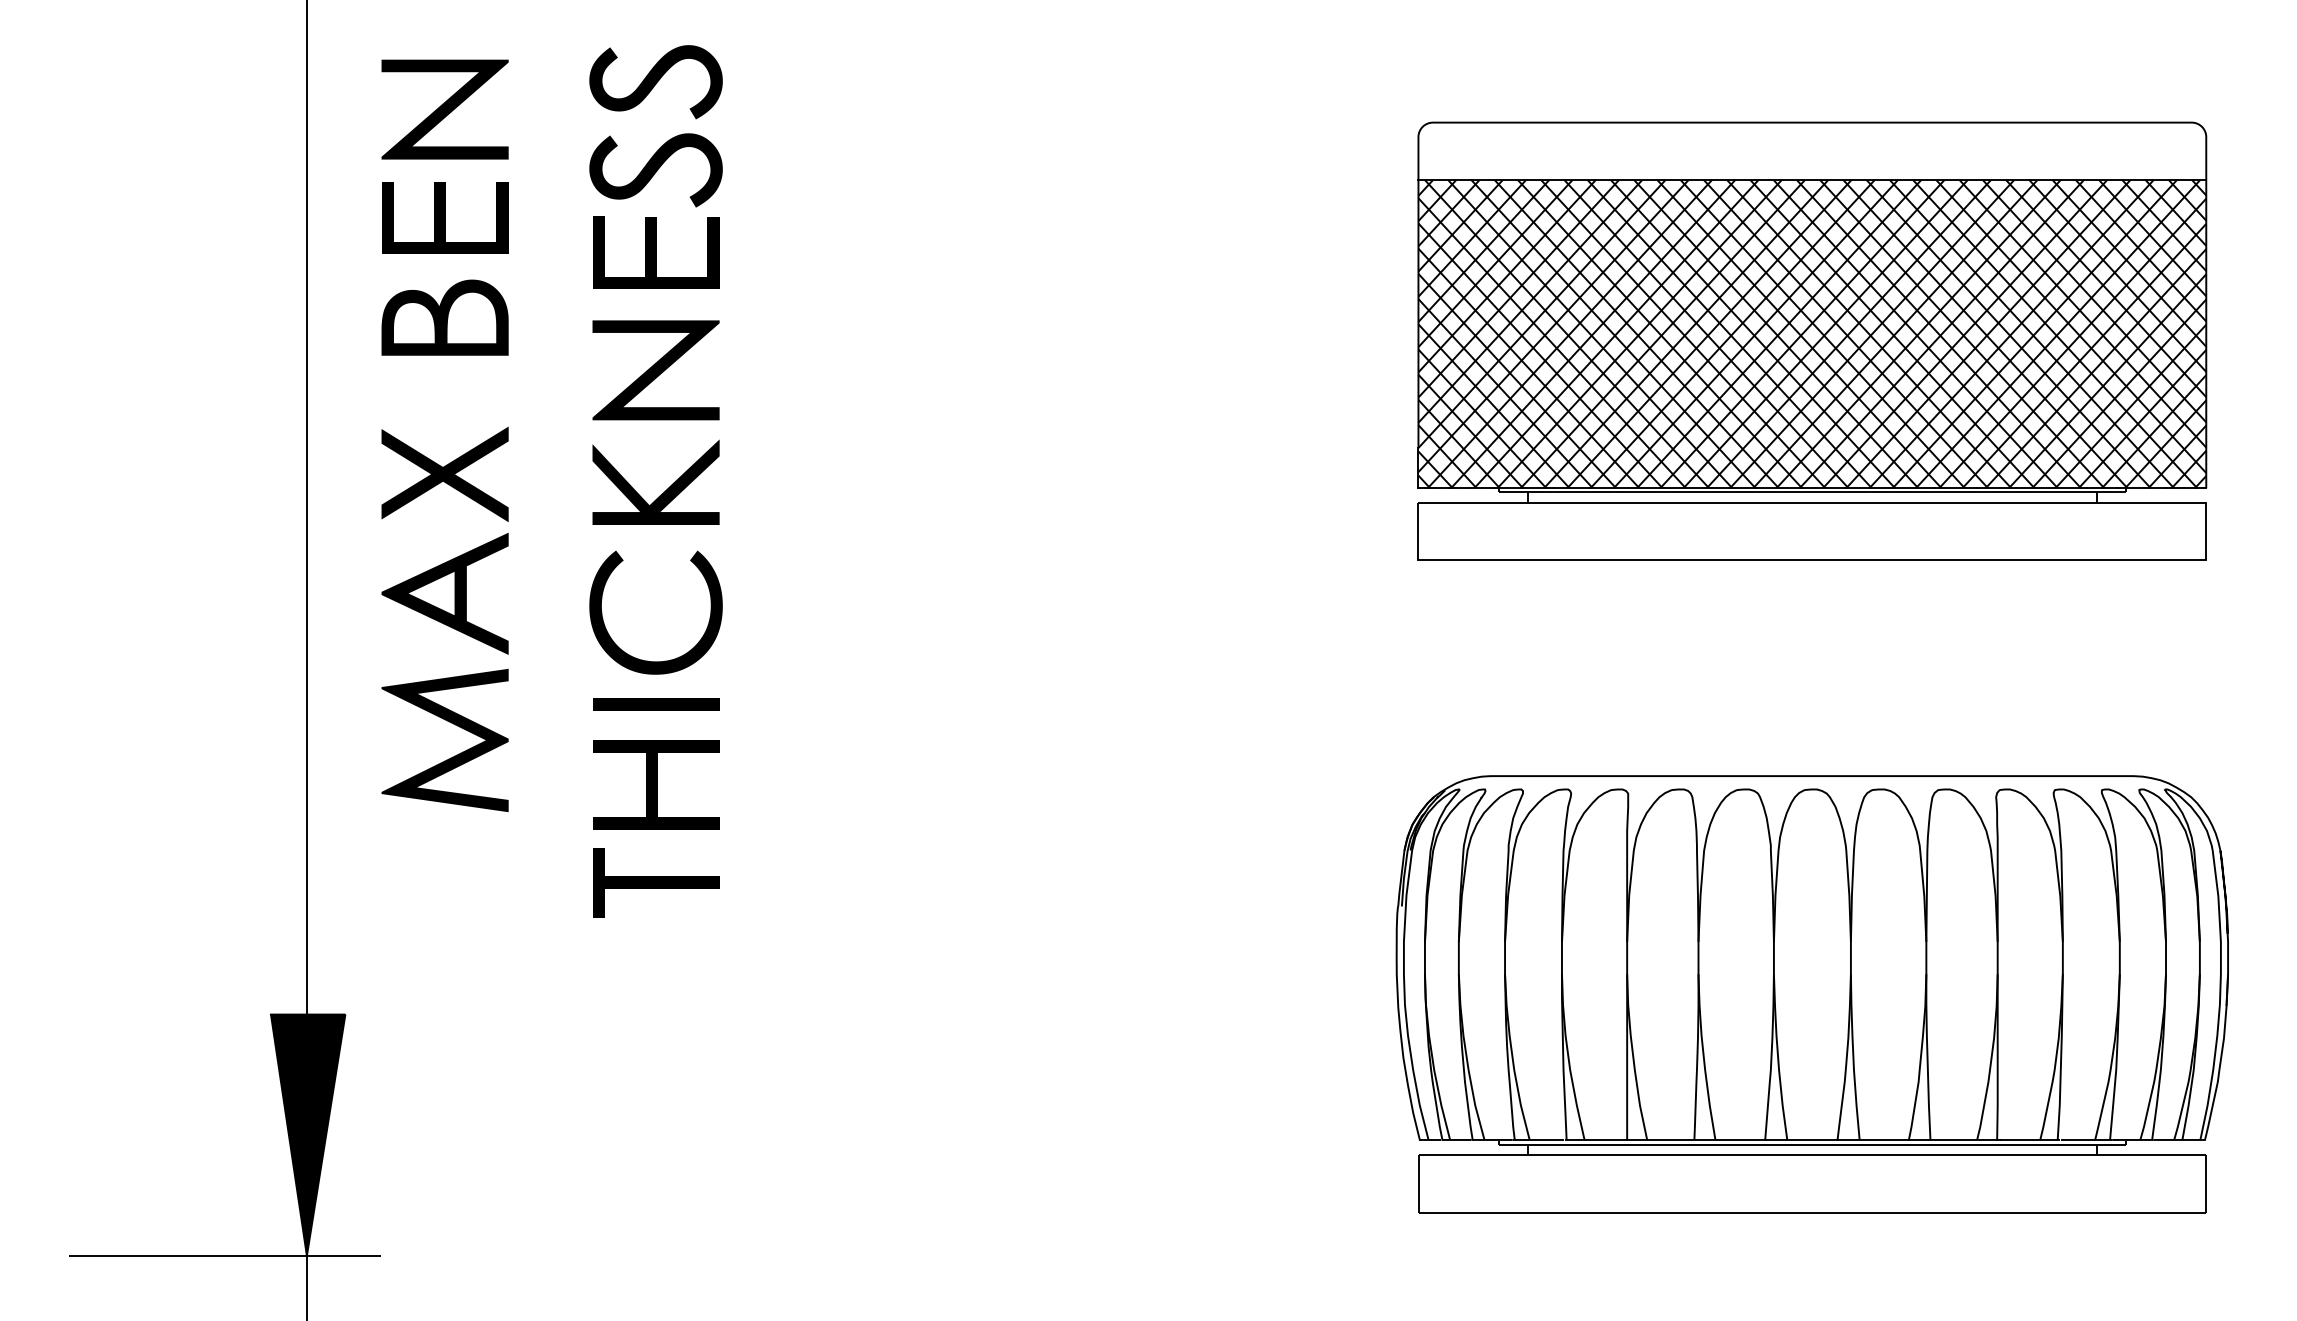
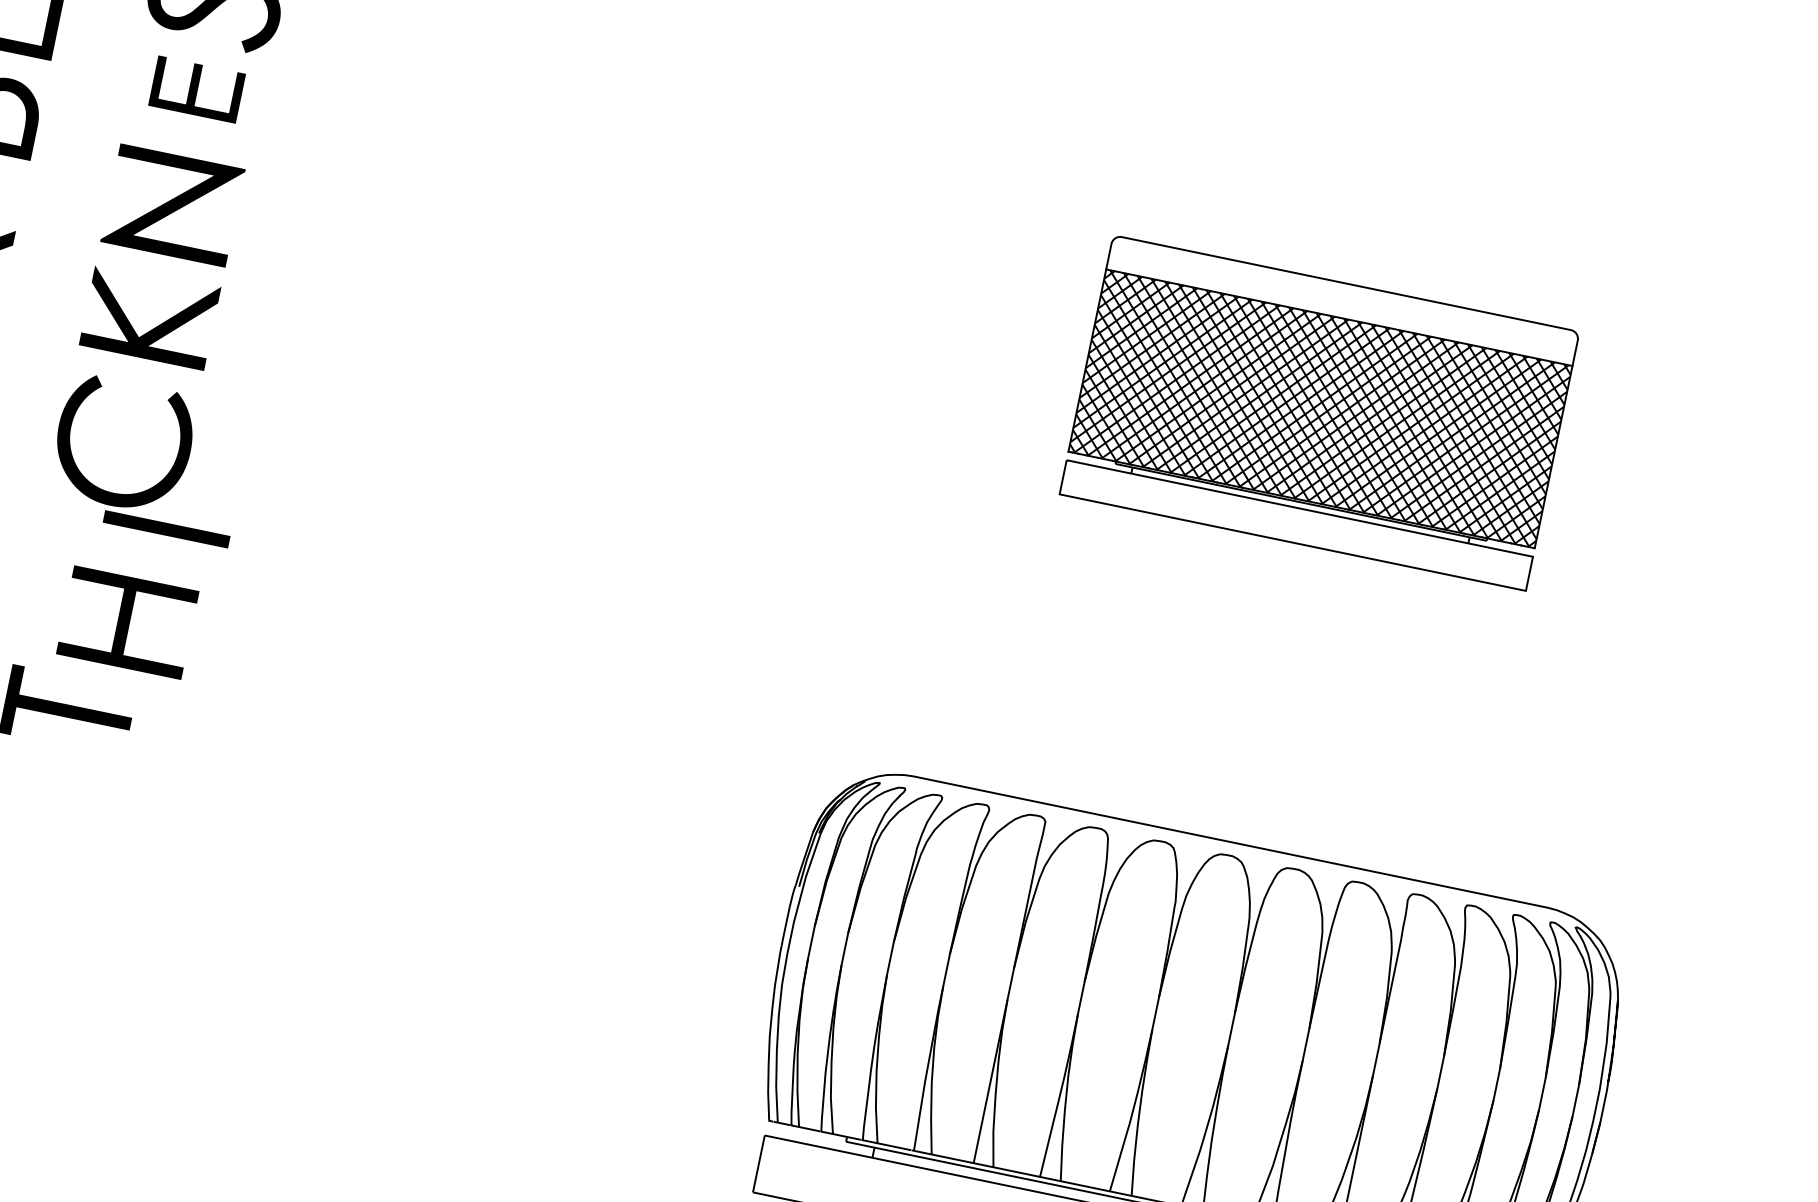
part: (656, 252) -> (197, 89), size x0.7
part: (1812, 340) -> (1319, 412), size x0.6
part: (656, 704) -> (167, 529), moved
part: (656, 784) -> (128, 622), moved

